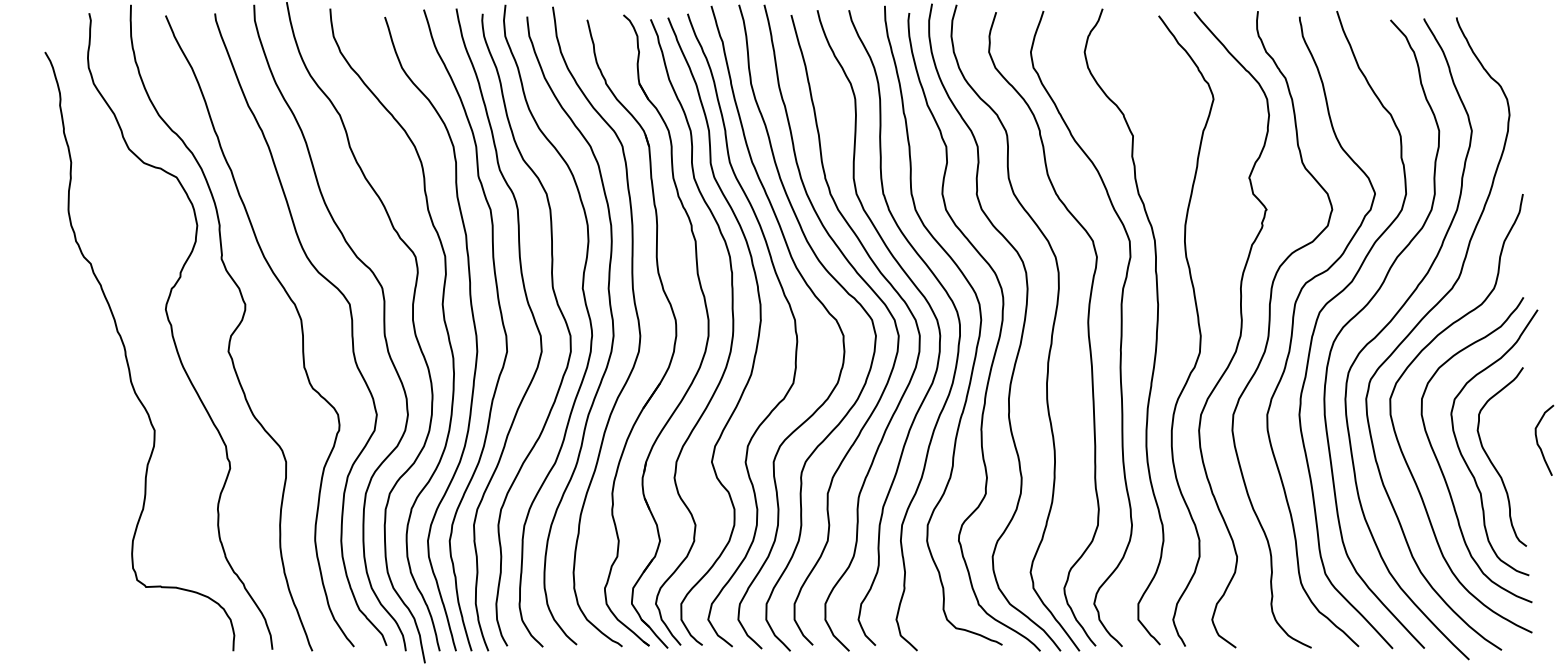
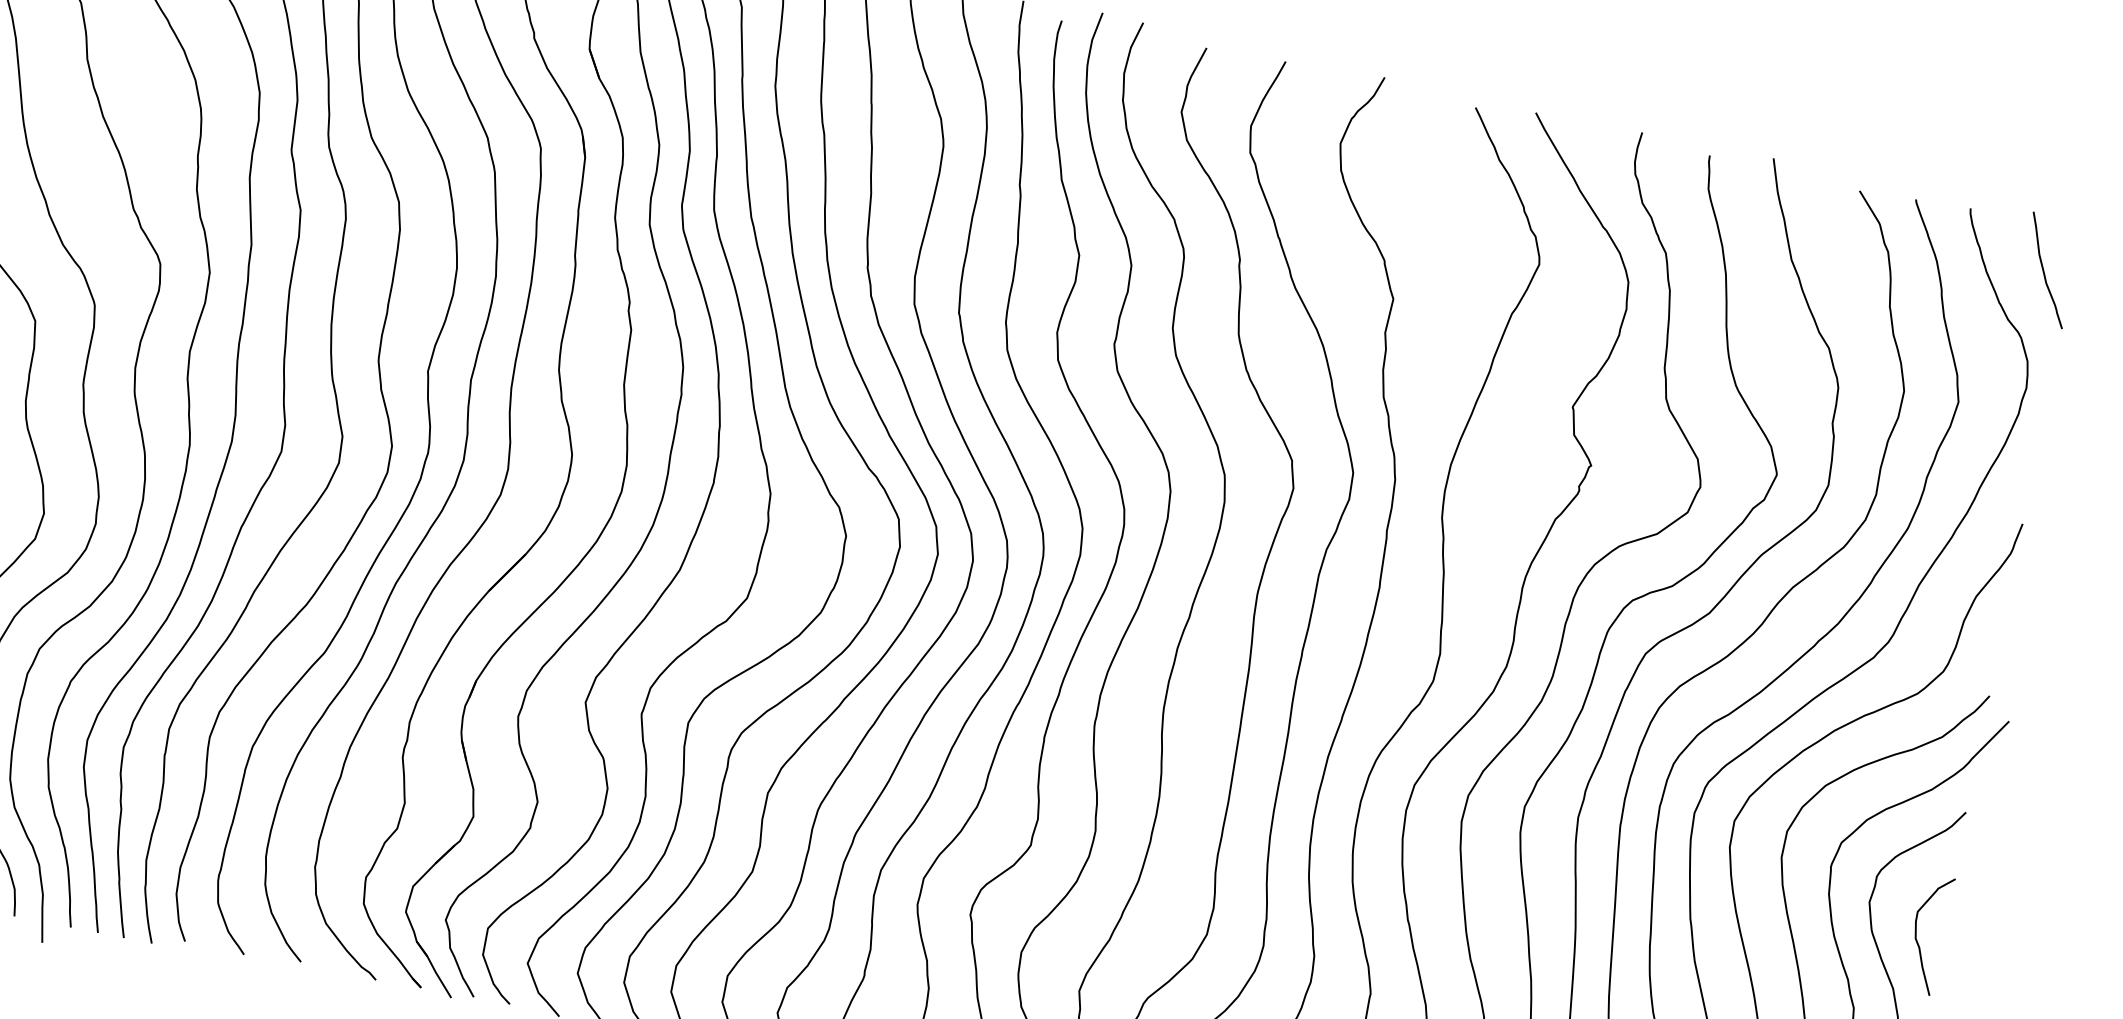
curve: (1506, 44) -> (2044, 269), added
curve: (1538, 442) -> (1917, 935), moved

